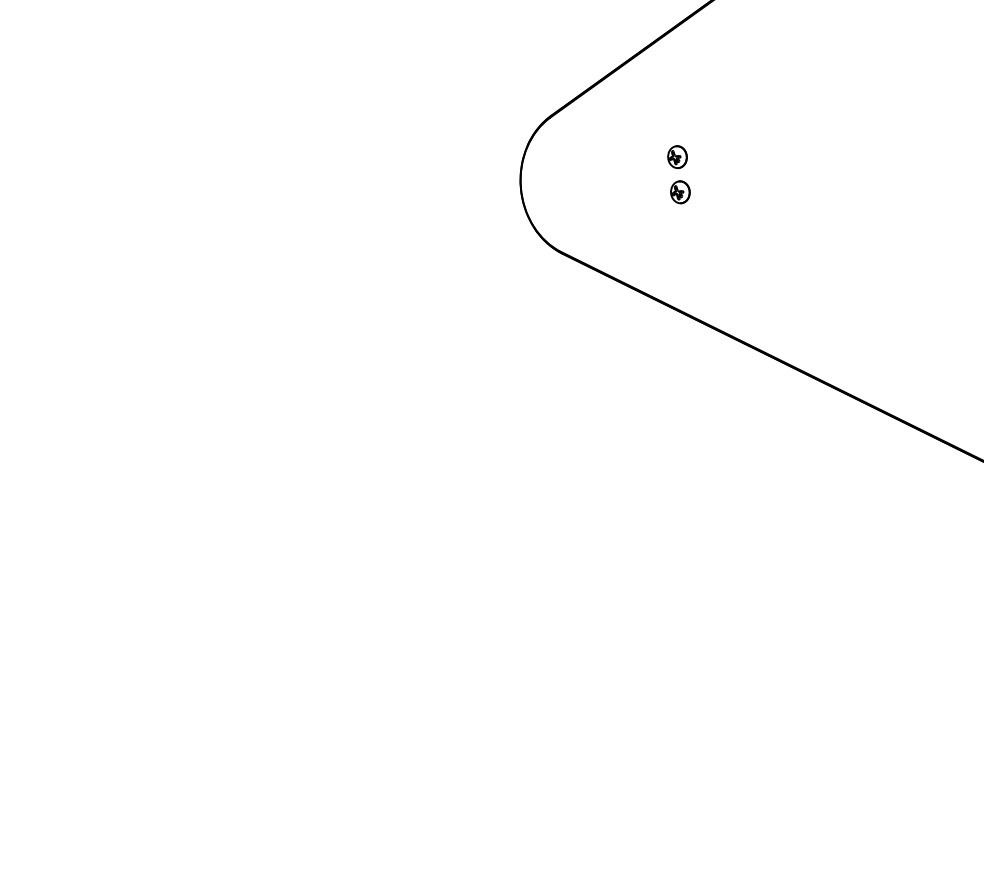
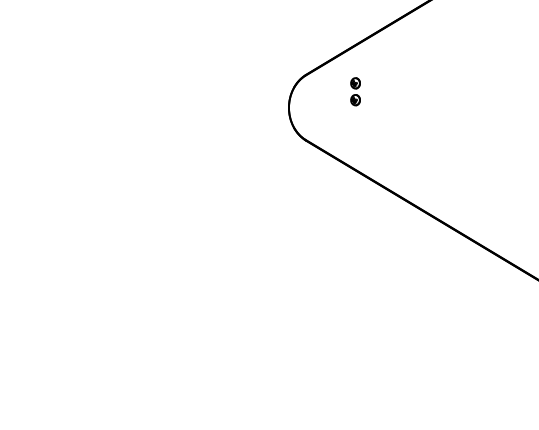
part: (678, 174) -> (355, 91), moved

